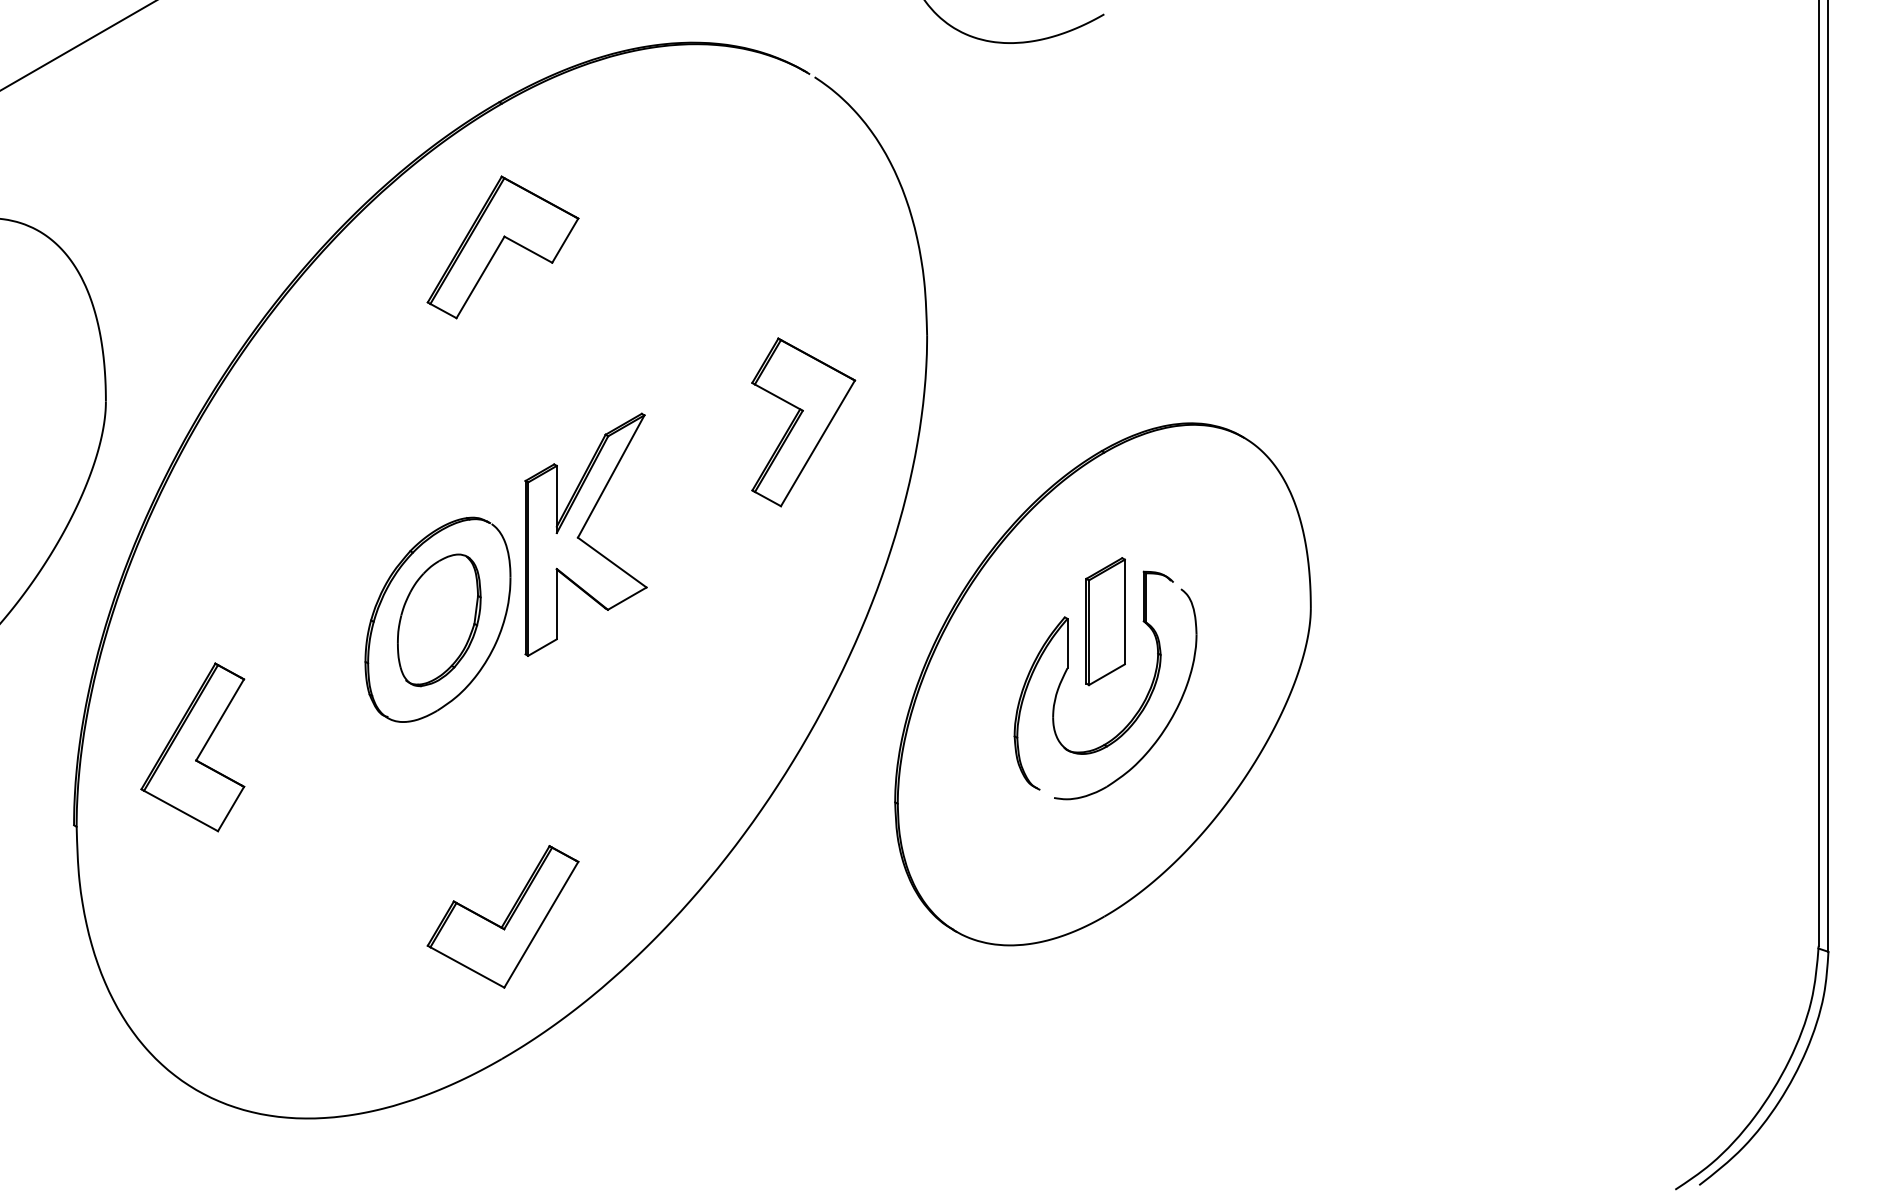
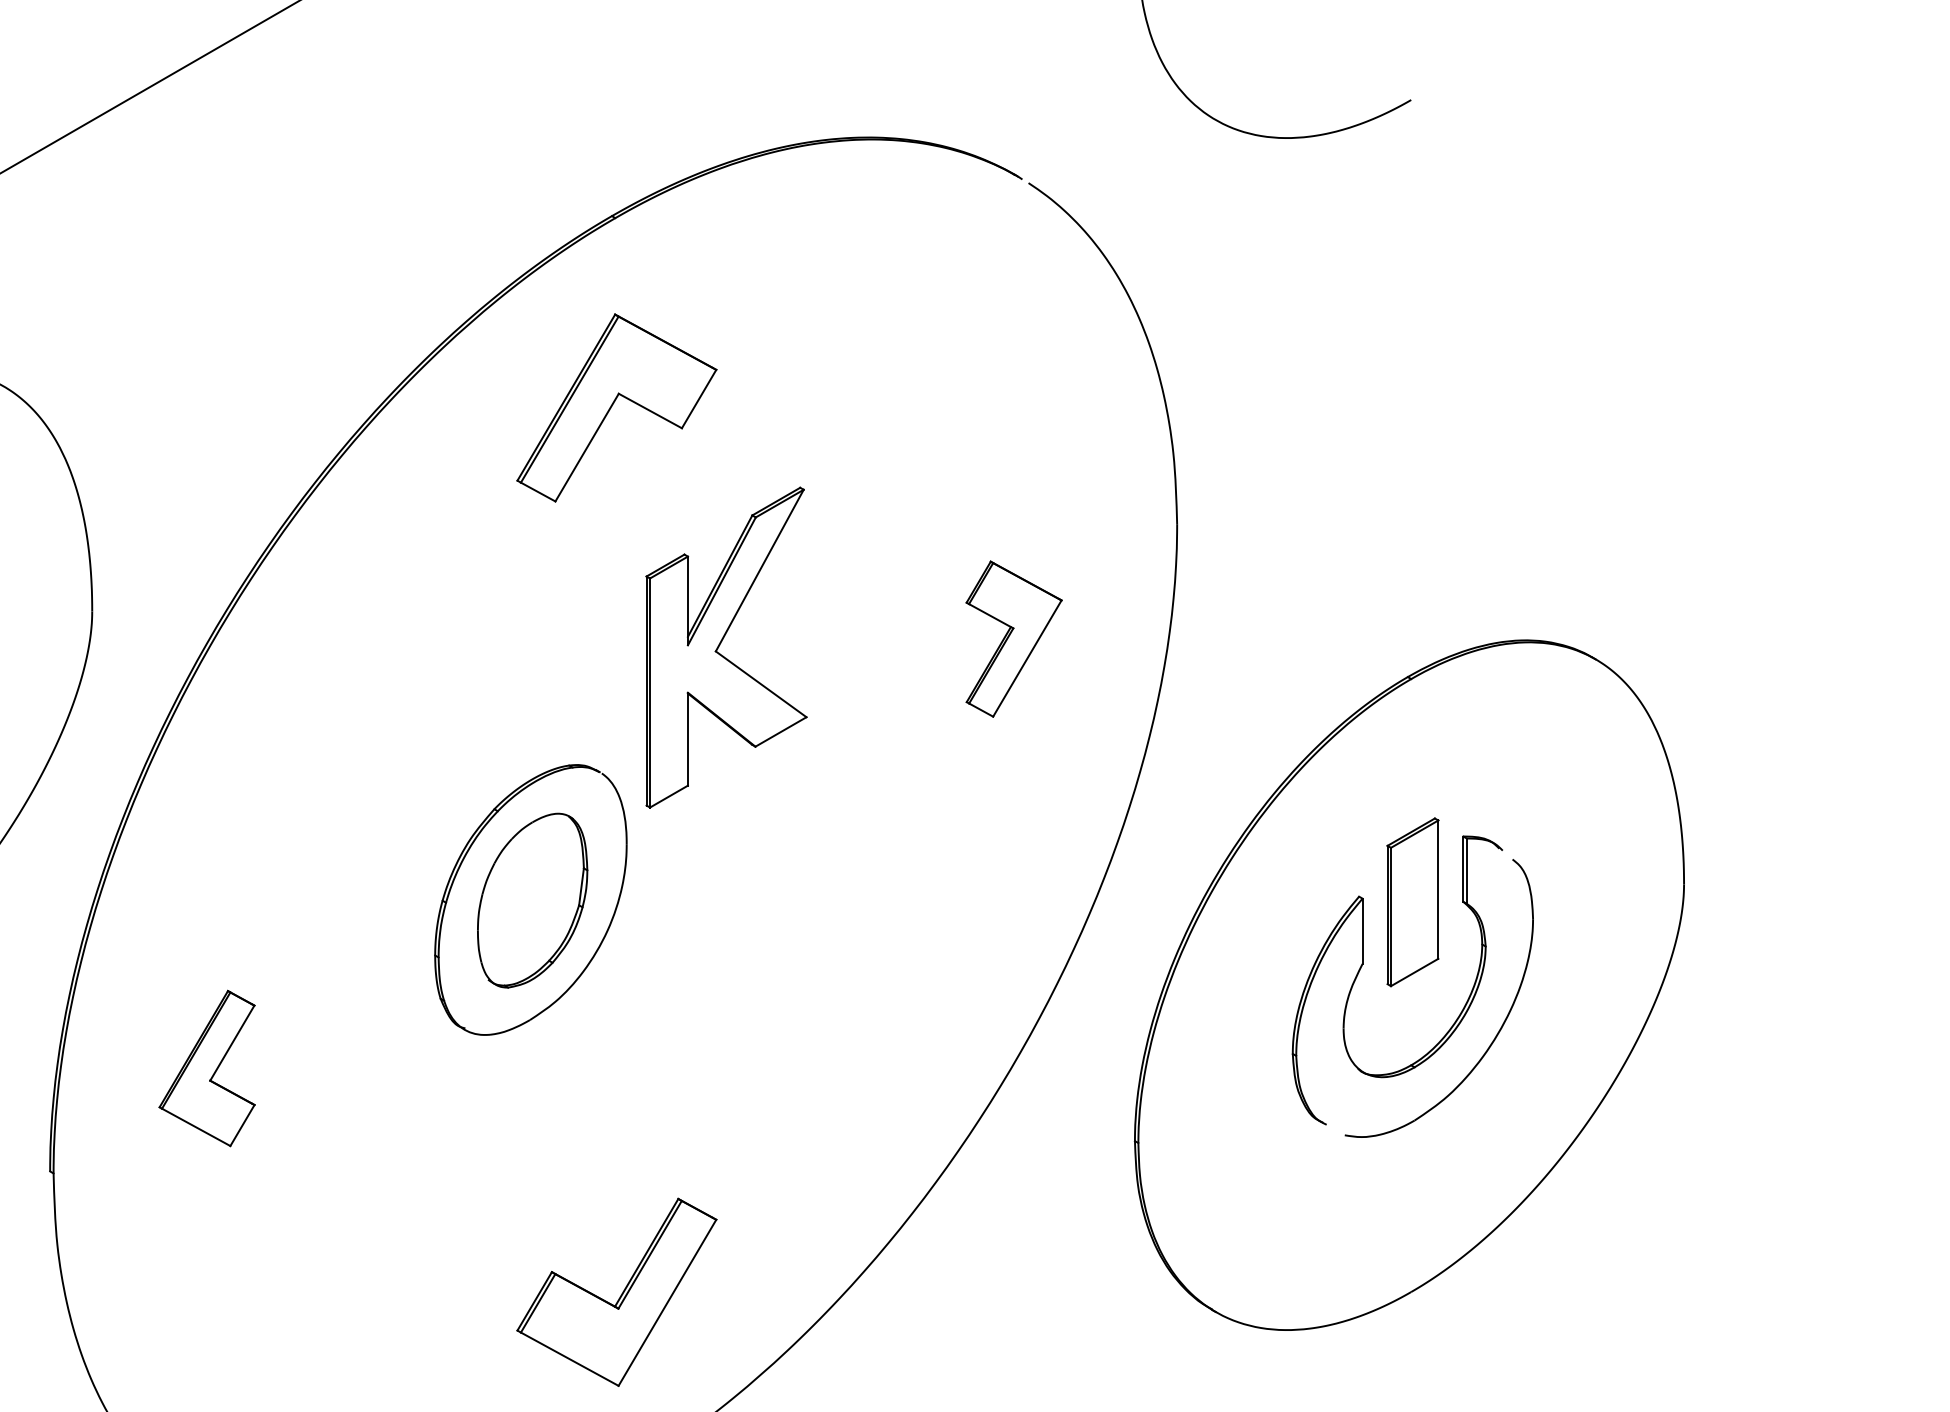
part: (803, 422) -> (1013, 639), size x0.7
part: (585, 534) -> (725, 647), moved
part: (192, 747) -> (206, 1068), size x0.7

